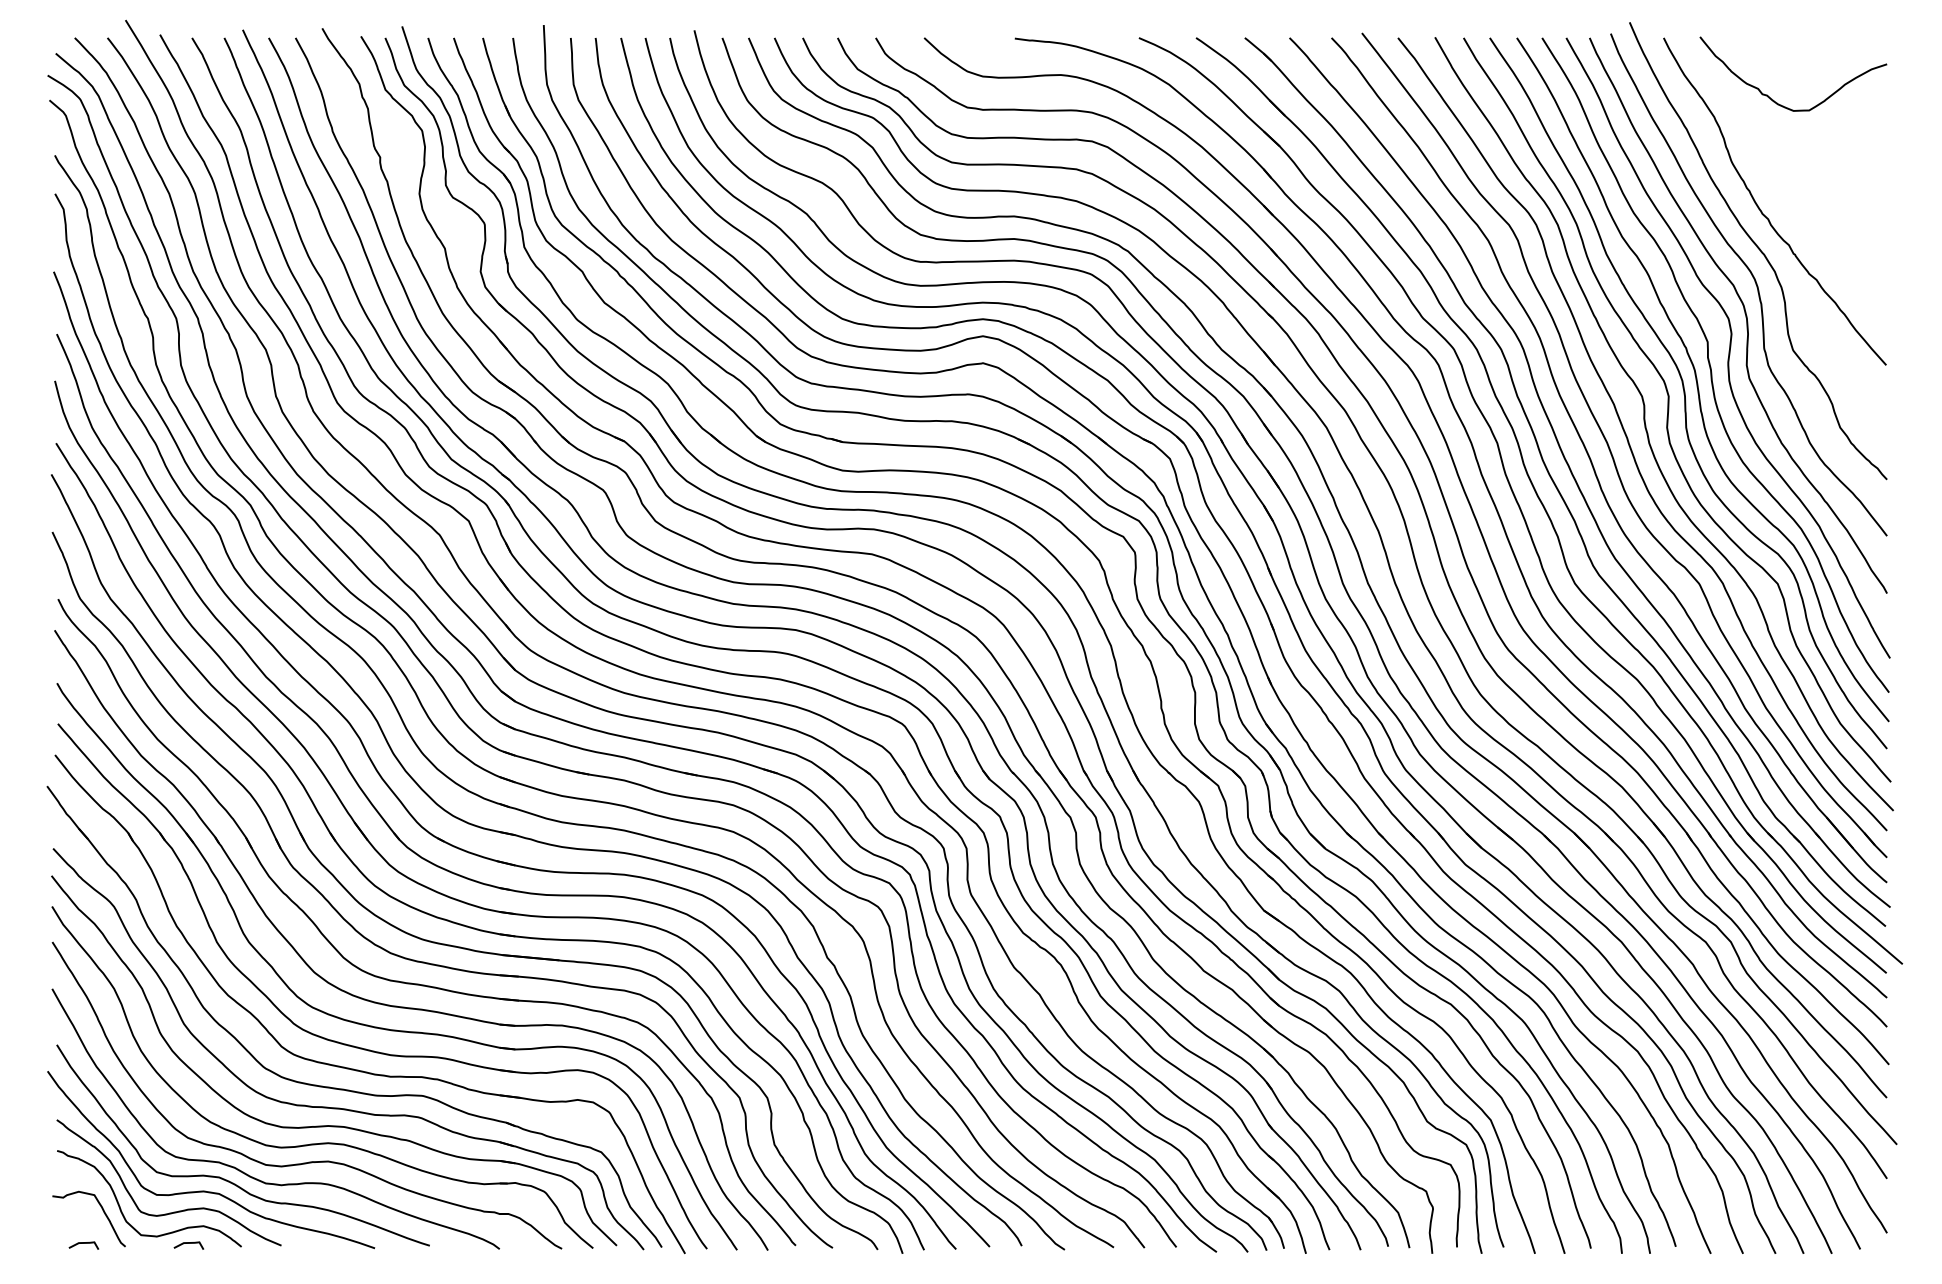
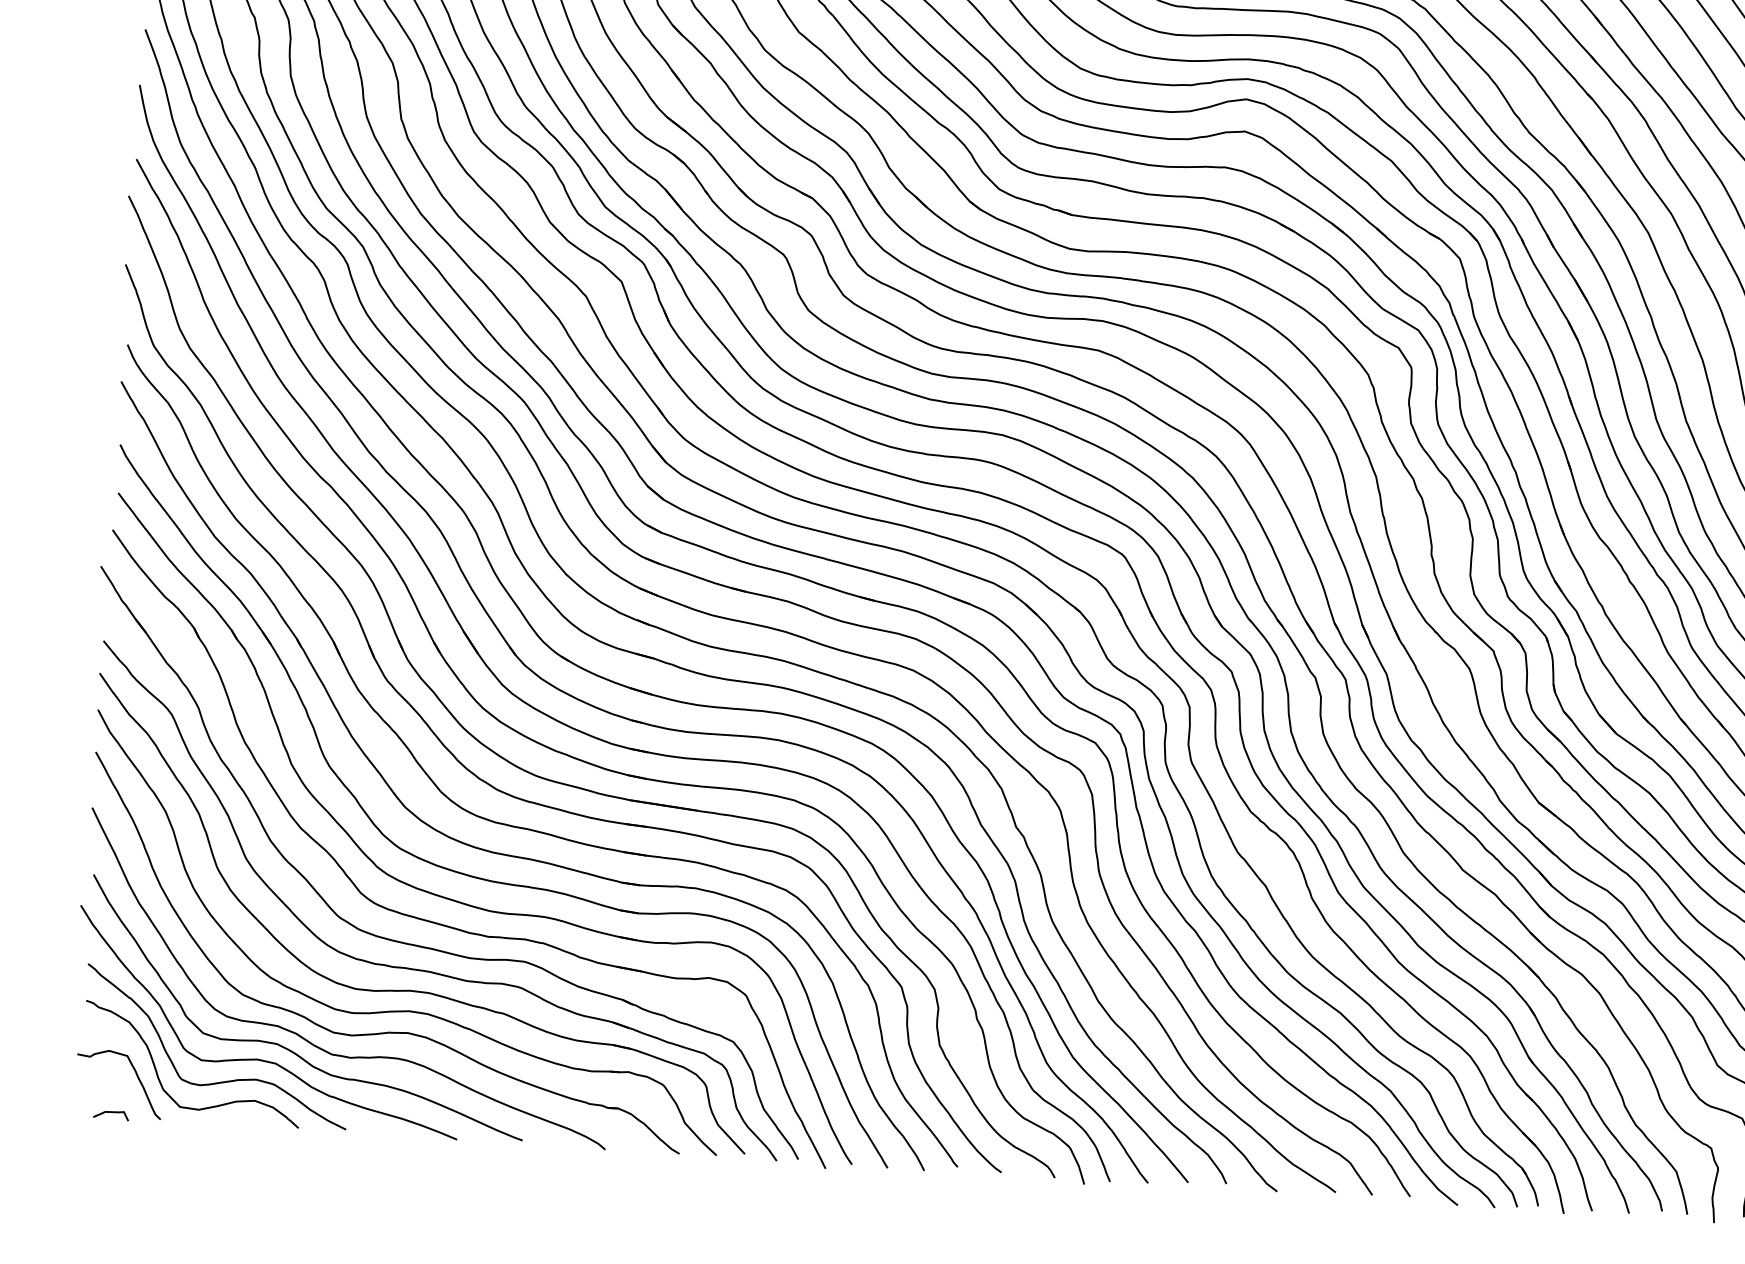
line: (188, 1243) -> (235, 1120), removed

